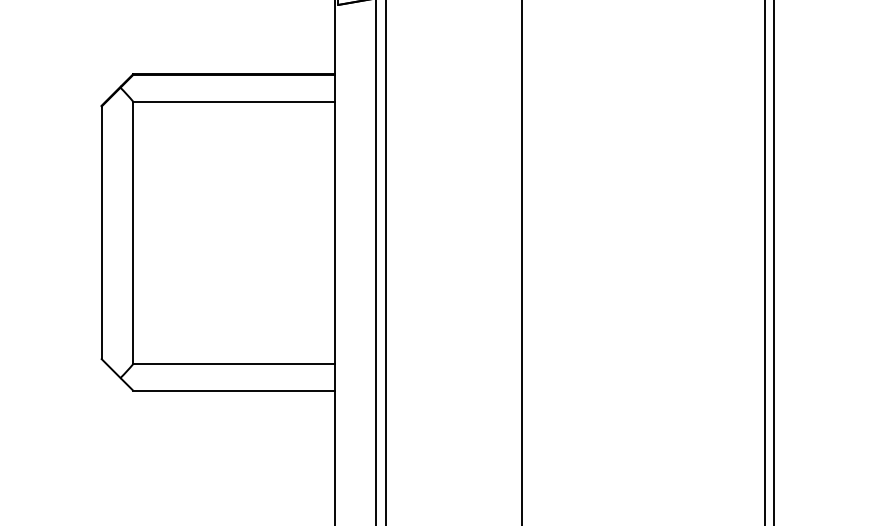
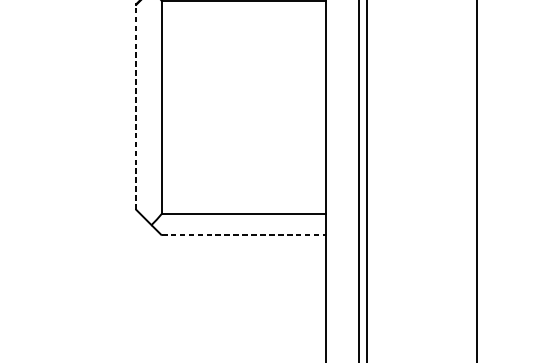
line: (101, 232) -> (136, 107), solid -> dashed
line: (234, 390) -> (243, 235), solid -> dashed

